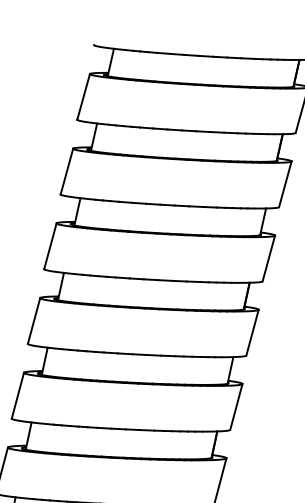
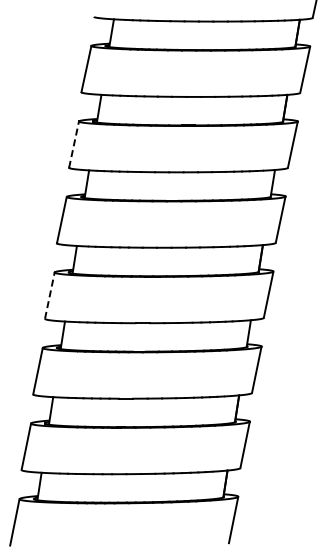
line: (67, 171) -> (74, 144), solid -> dashed
line: (33, 320) -> (49, 295), solid -> dashed

